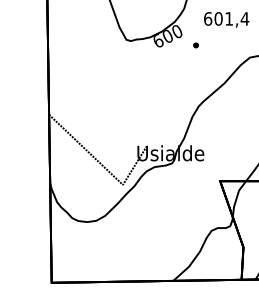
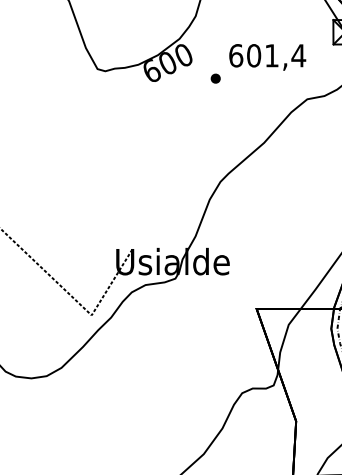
text: (226, 19) -> (267, 56), moved

